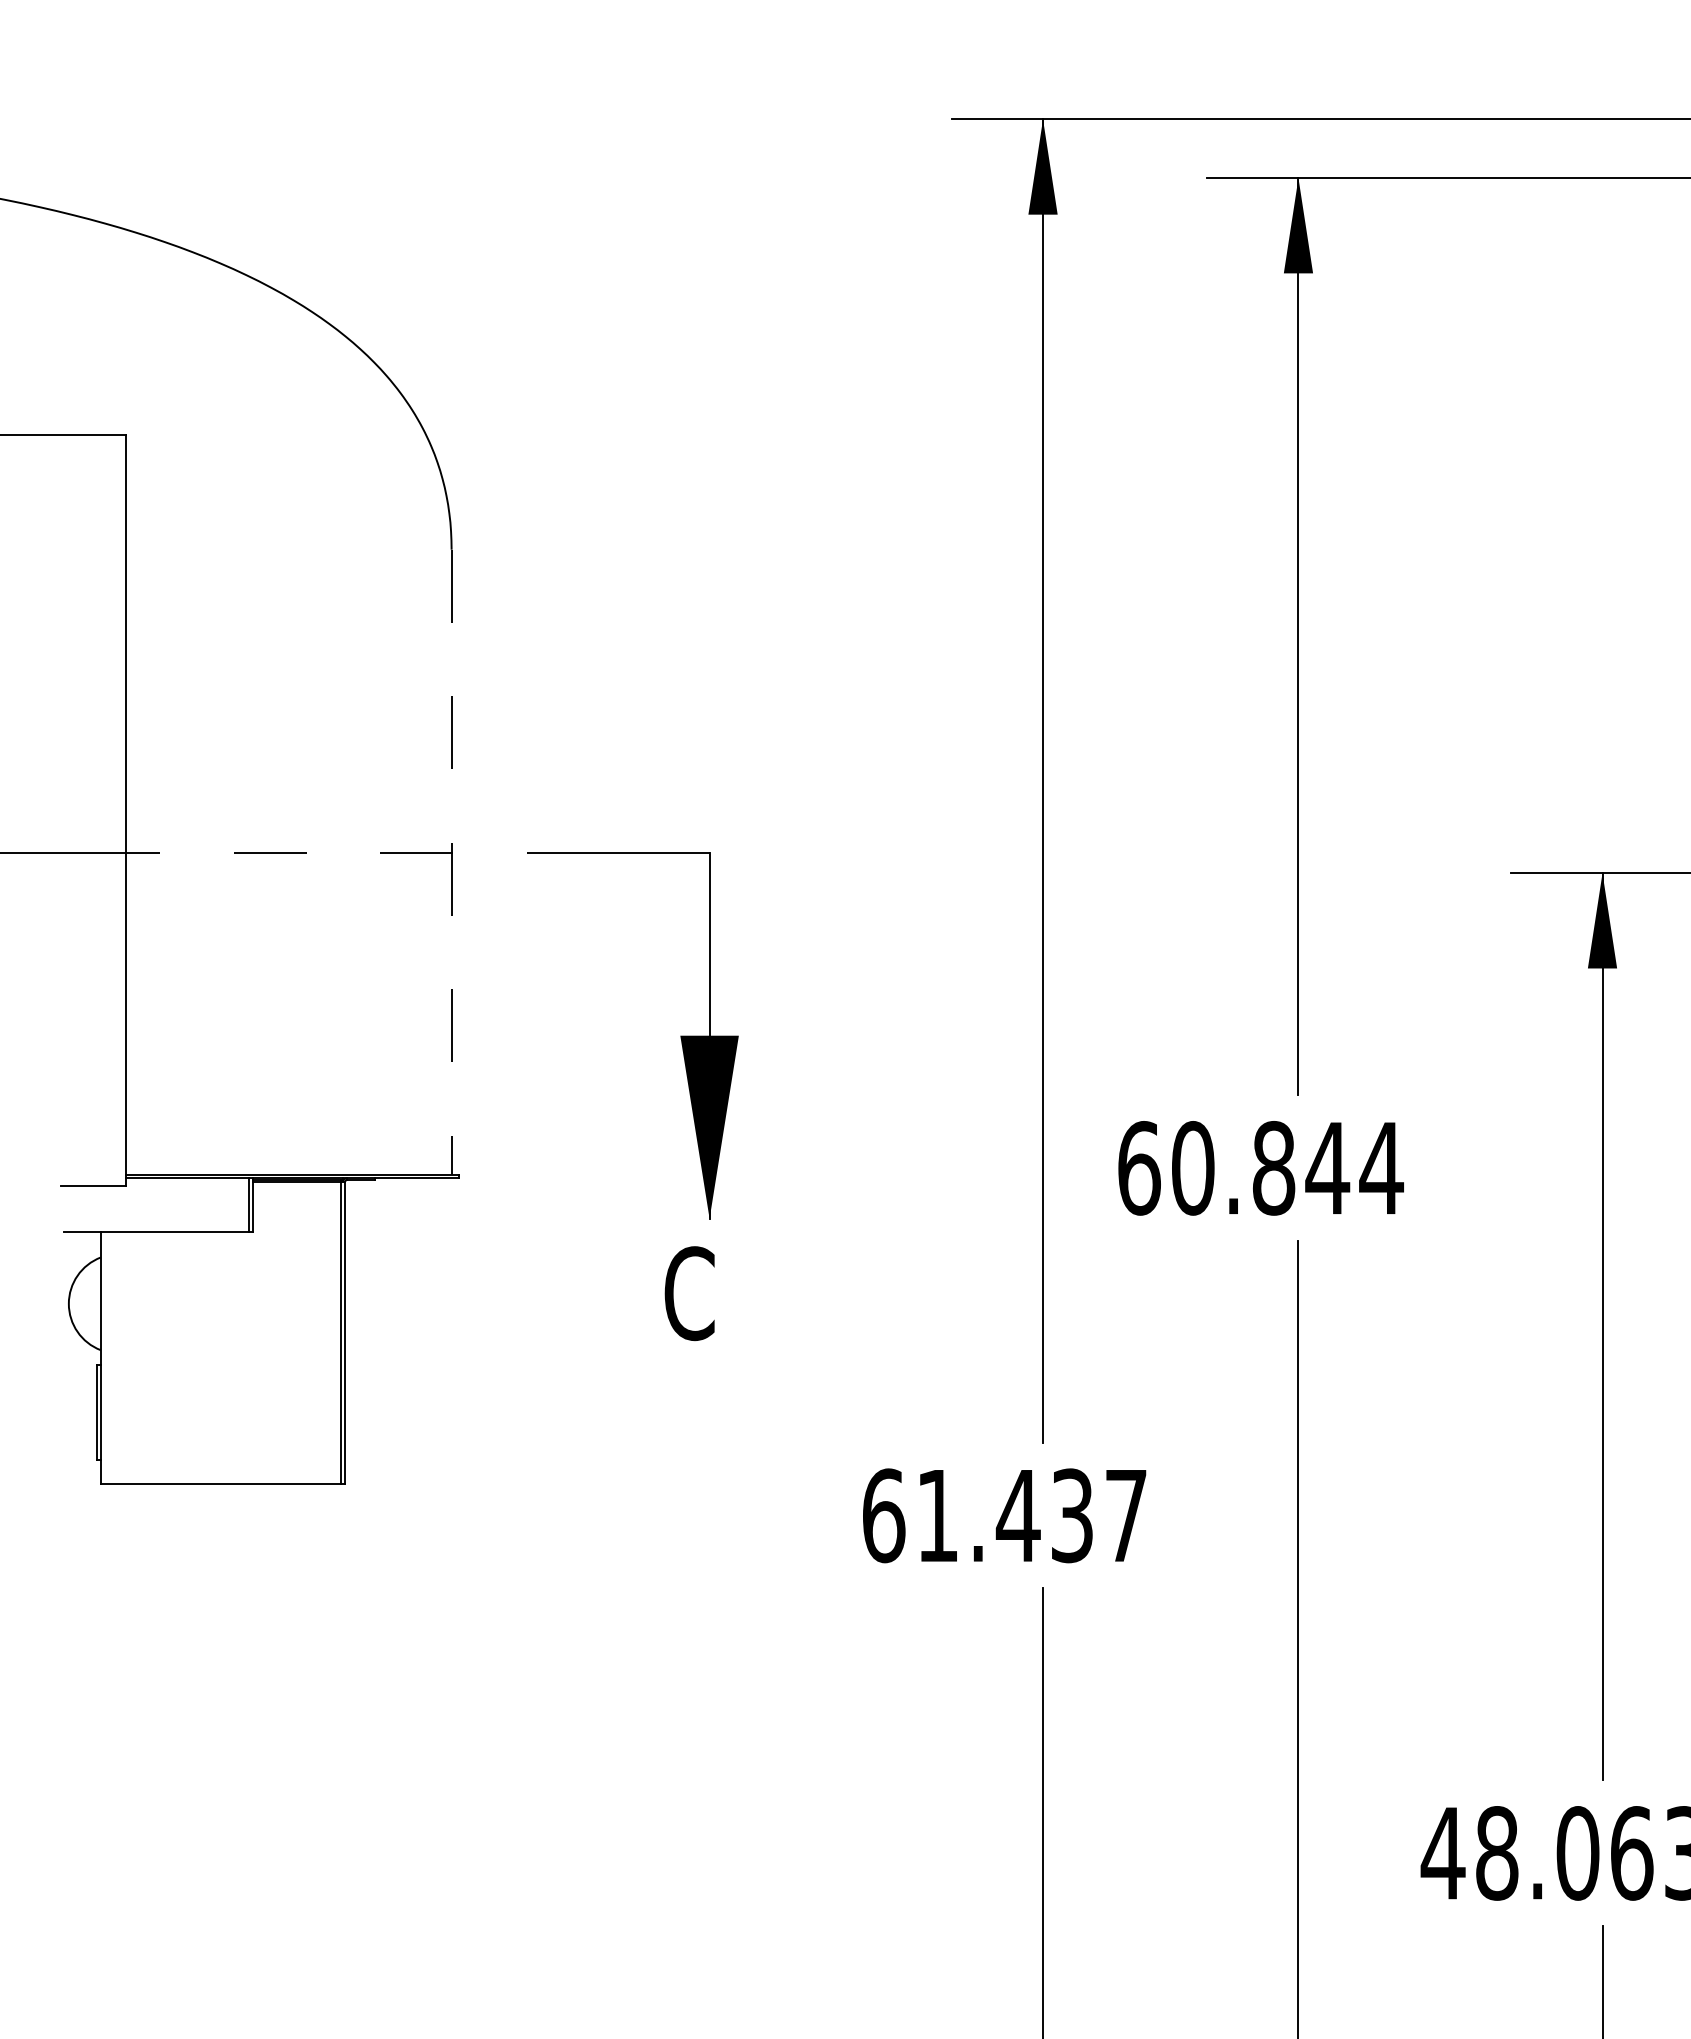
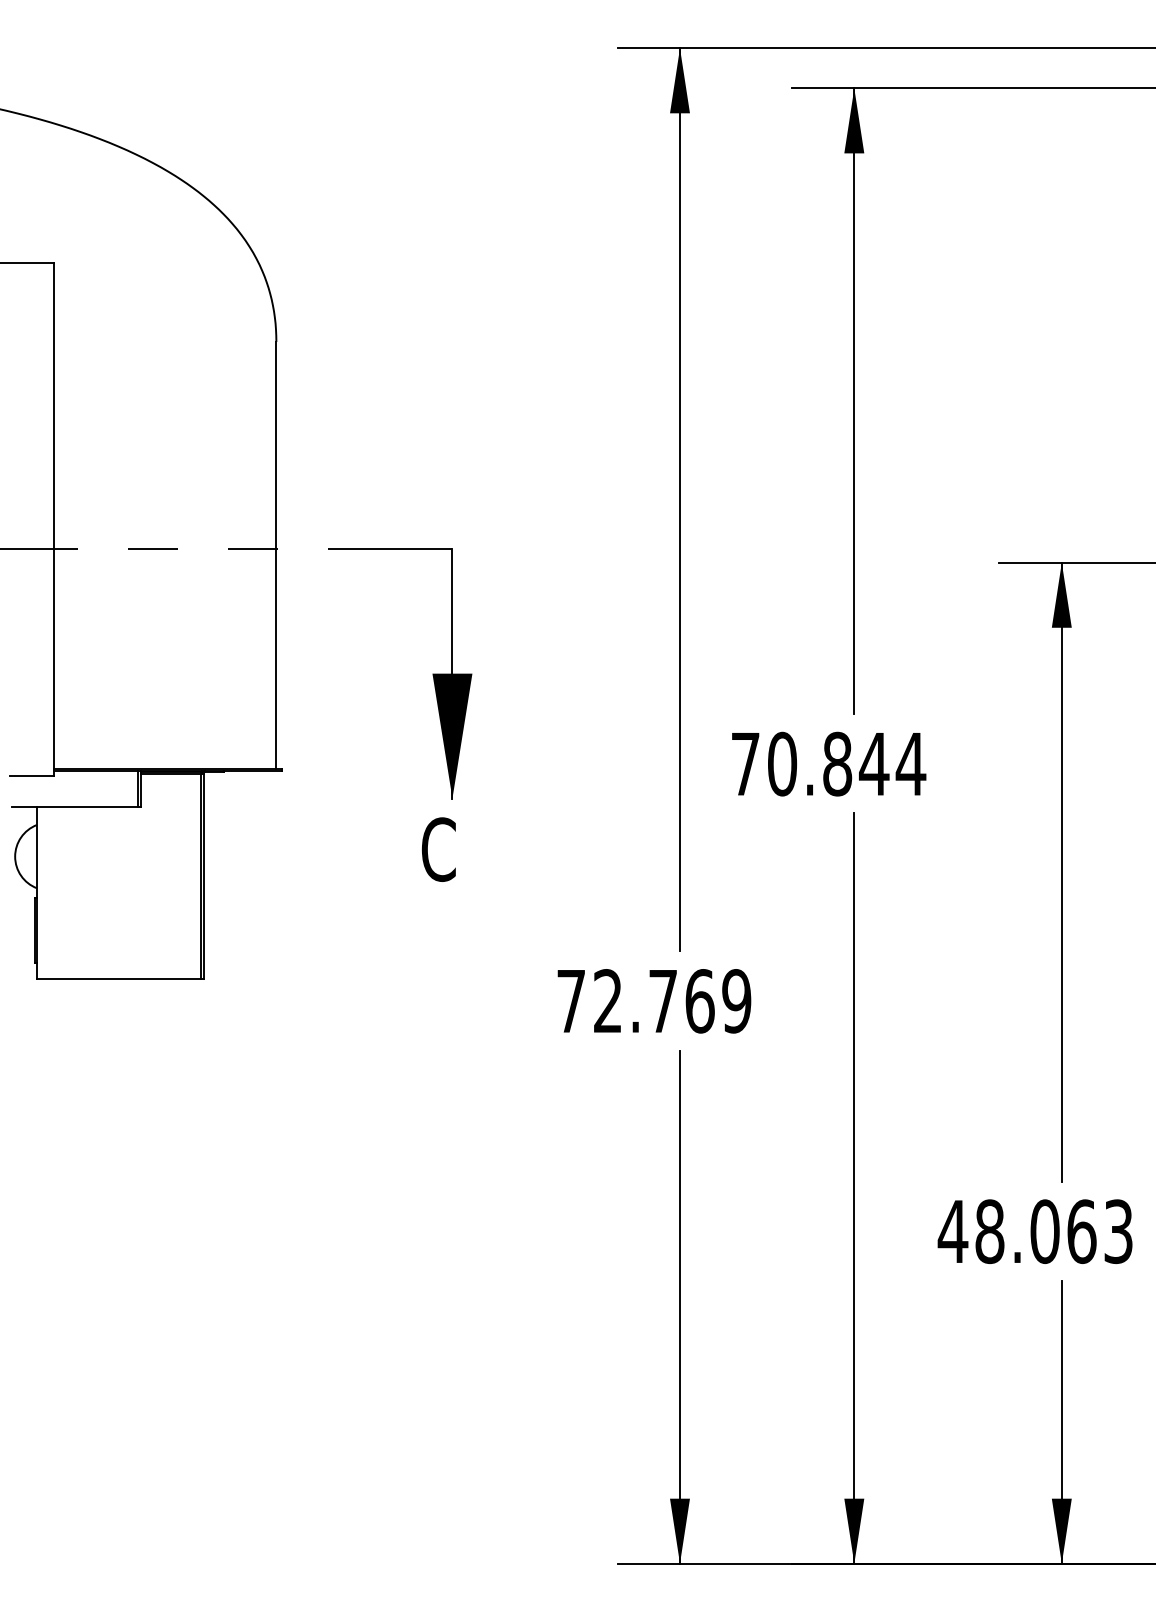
line: (451, 862) -> (276, 555), dashed -> solid
text: (1139, 1167) -> (745, 763), 60.844 -> 70.844
text: (1005, 1516) -> (654, 1001), 61.437 -> 72.769

